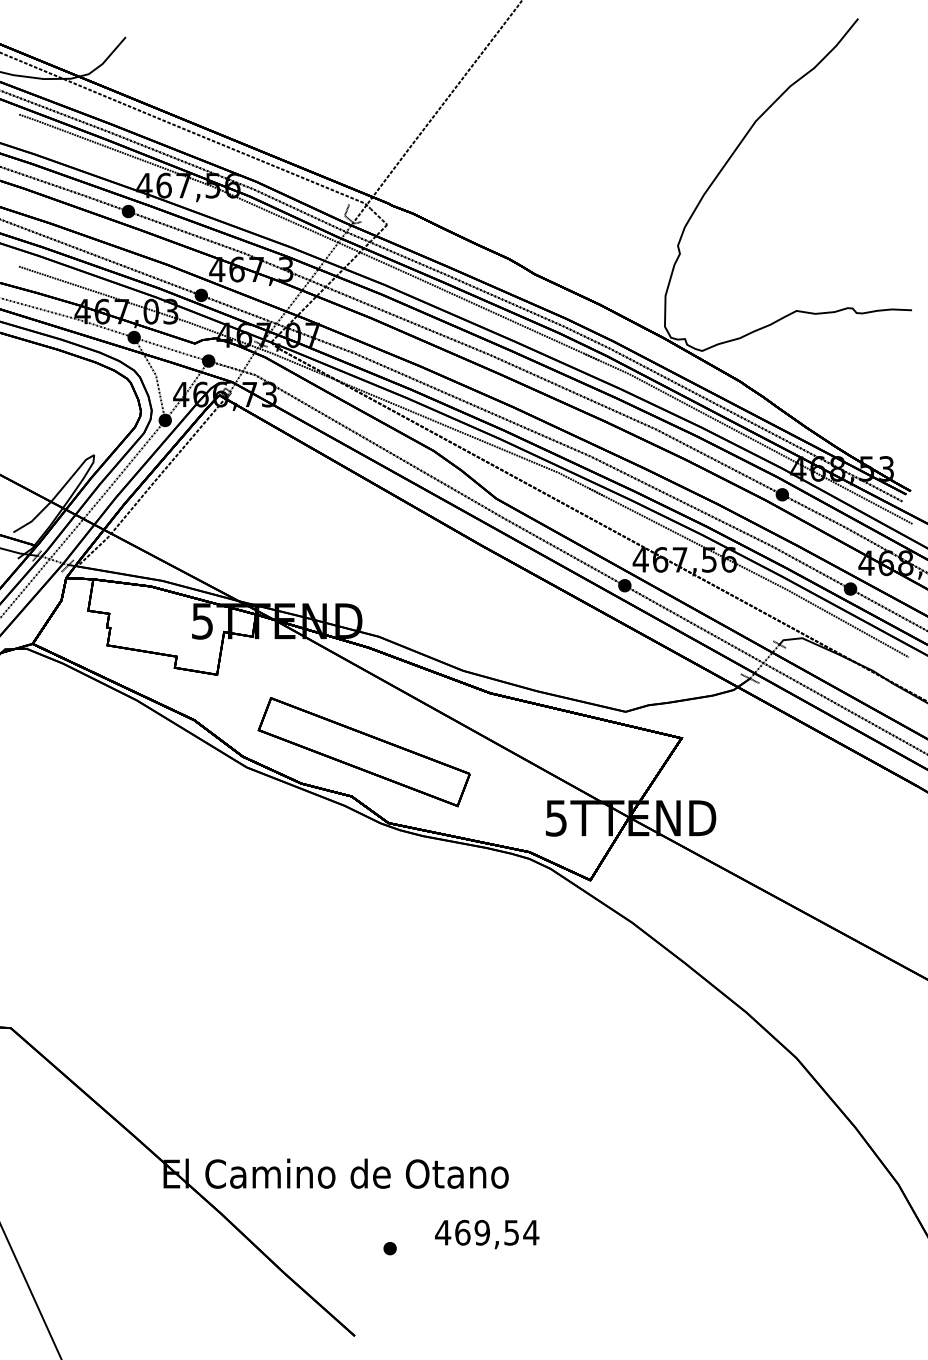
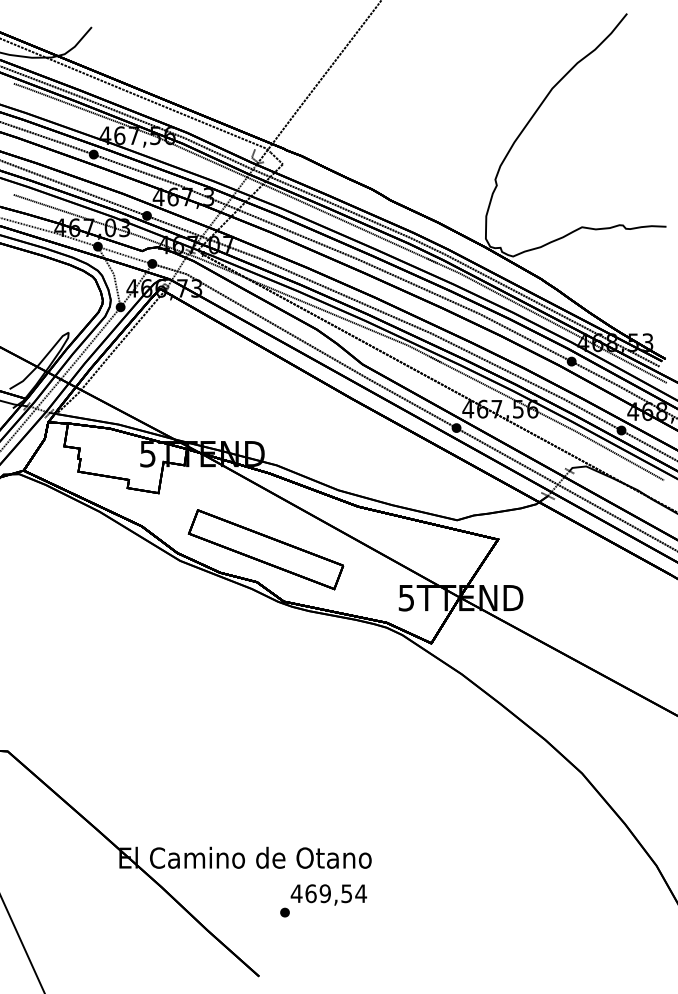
text: (487, 1234) -> (329, 894), moved

